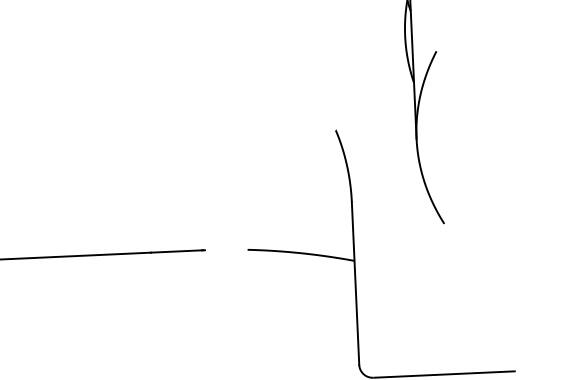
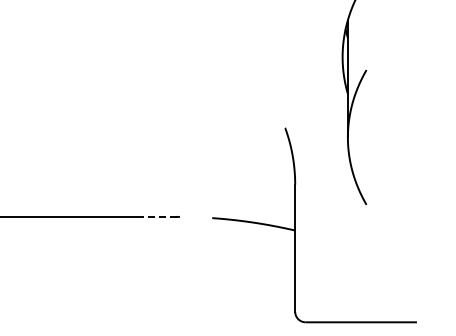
line: (177, 250) -> (157, 216), solid -> dashed

